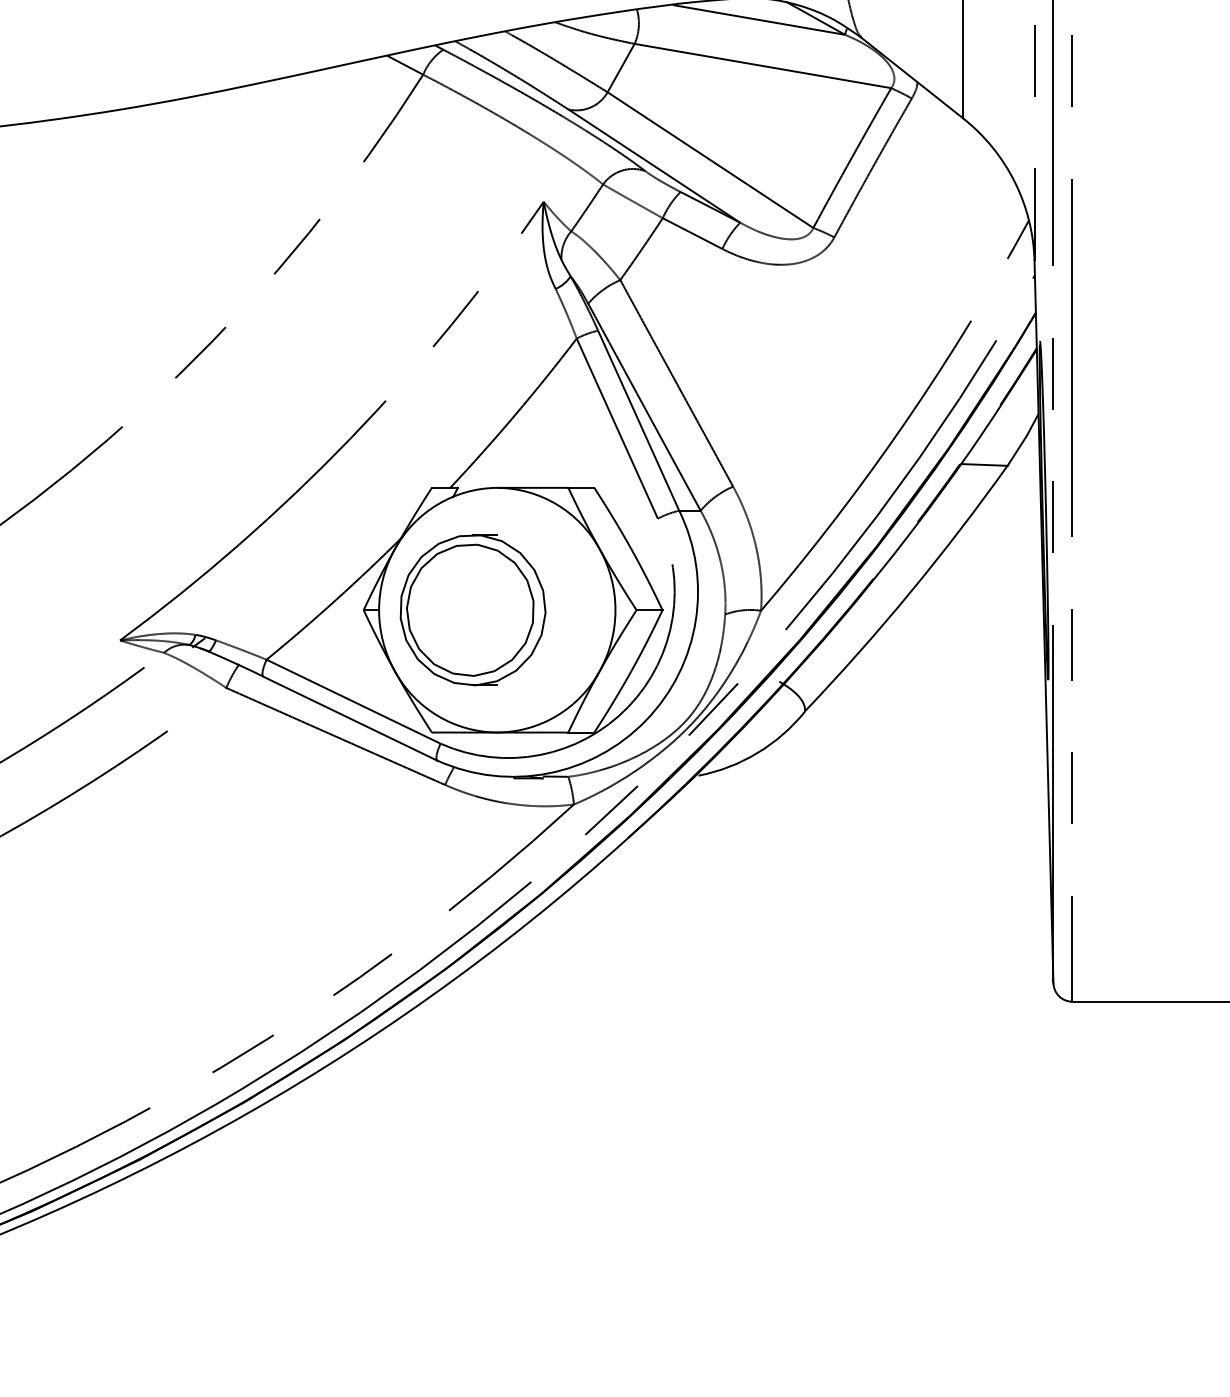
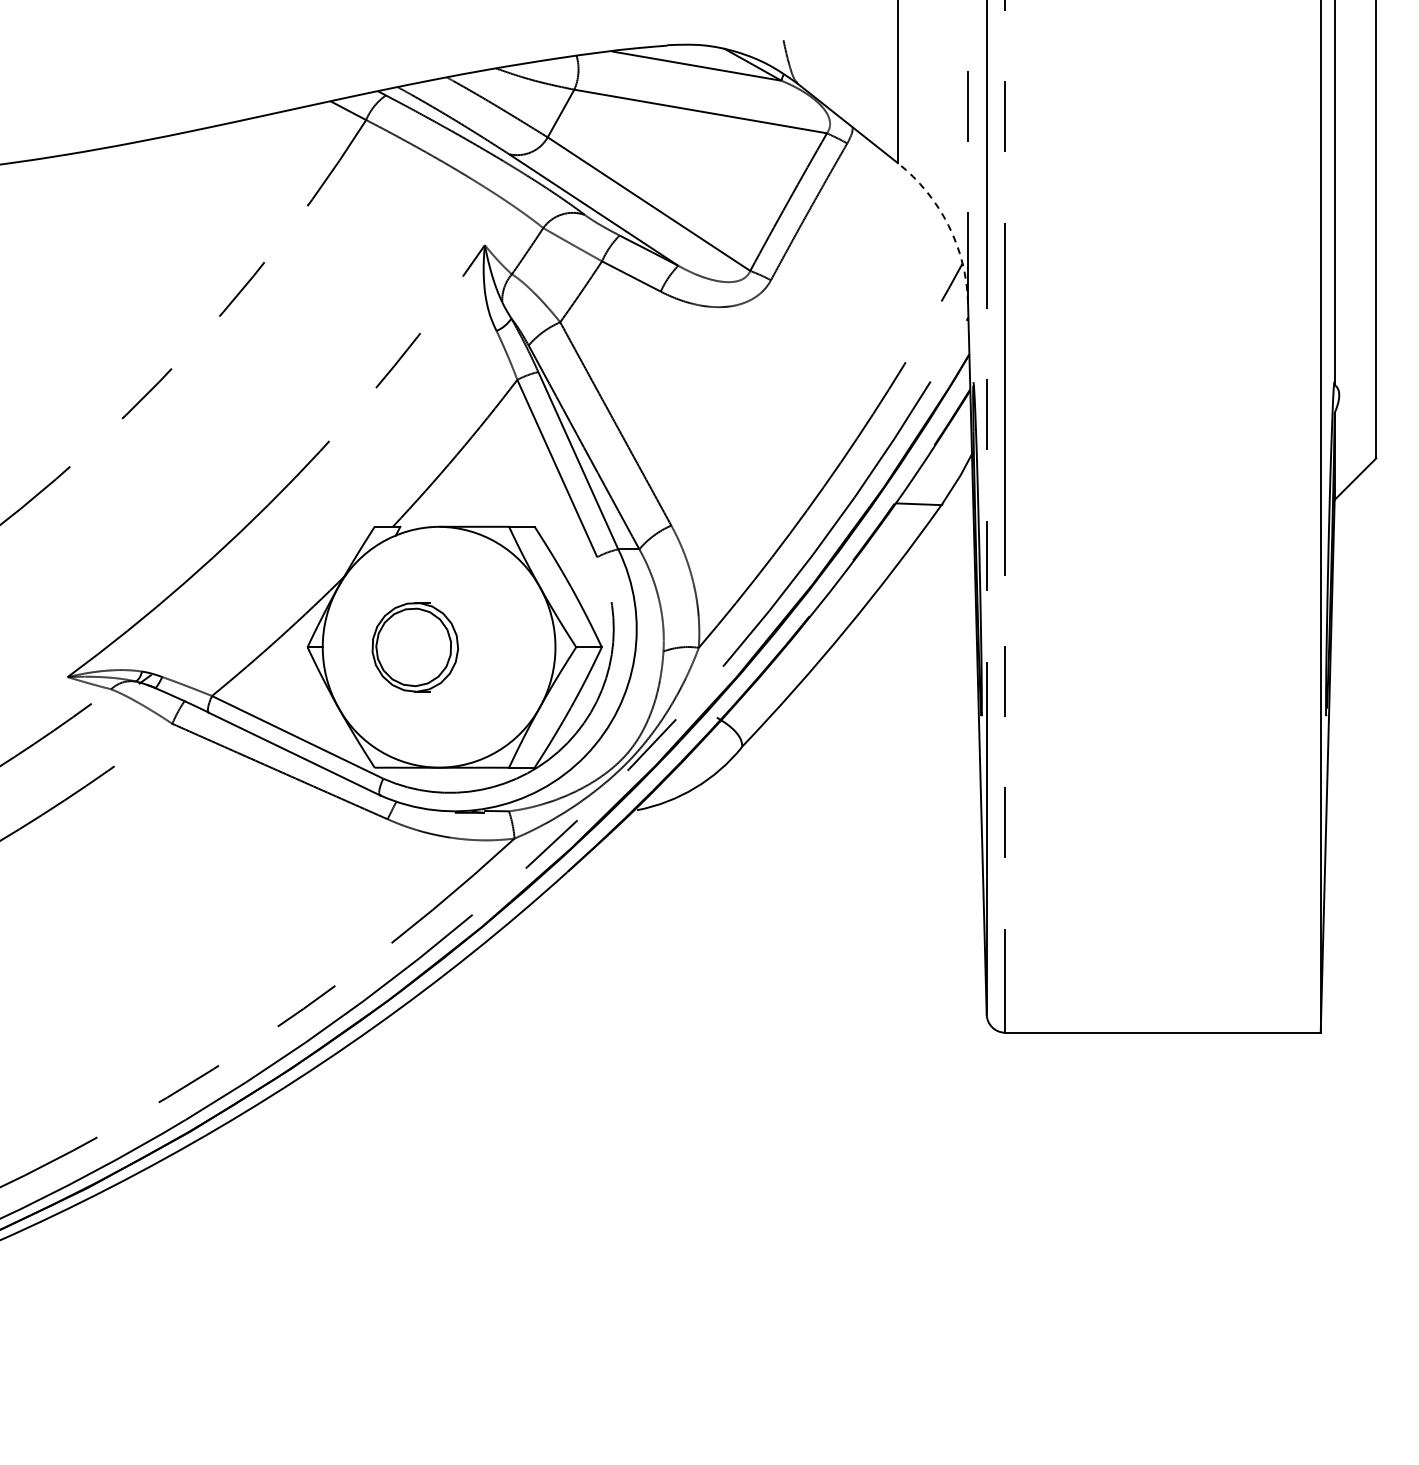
arc: (1014, 181) -> (948, 225), solid -> dashed
part: (473, 610) -> (415, 647), size x0.6

